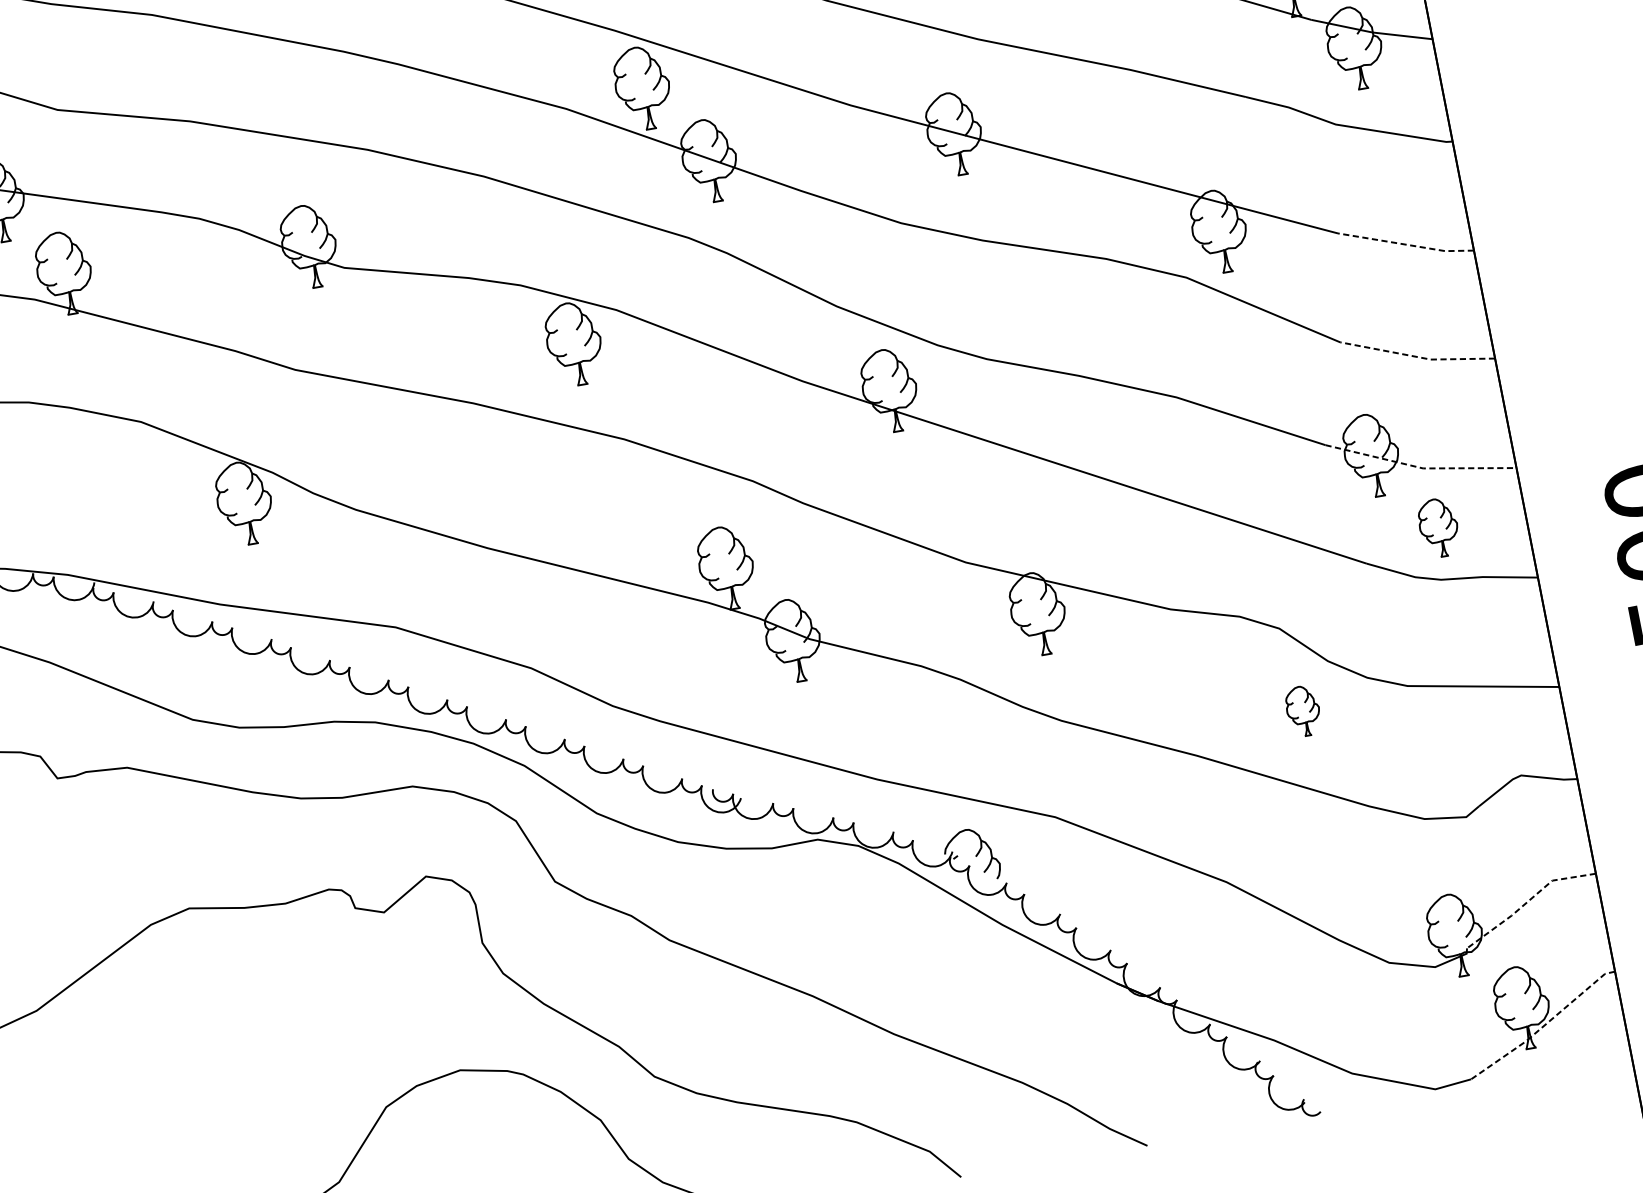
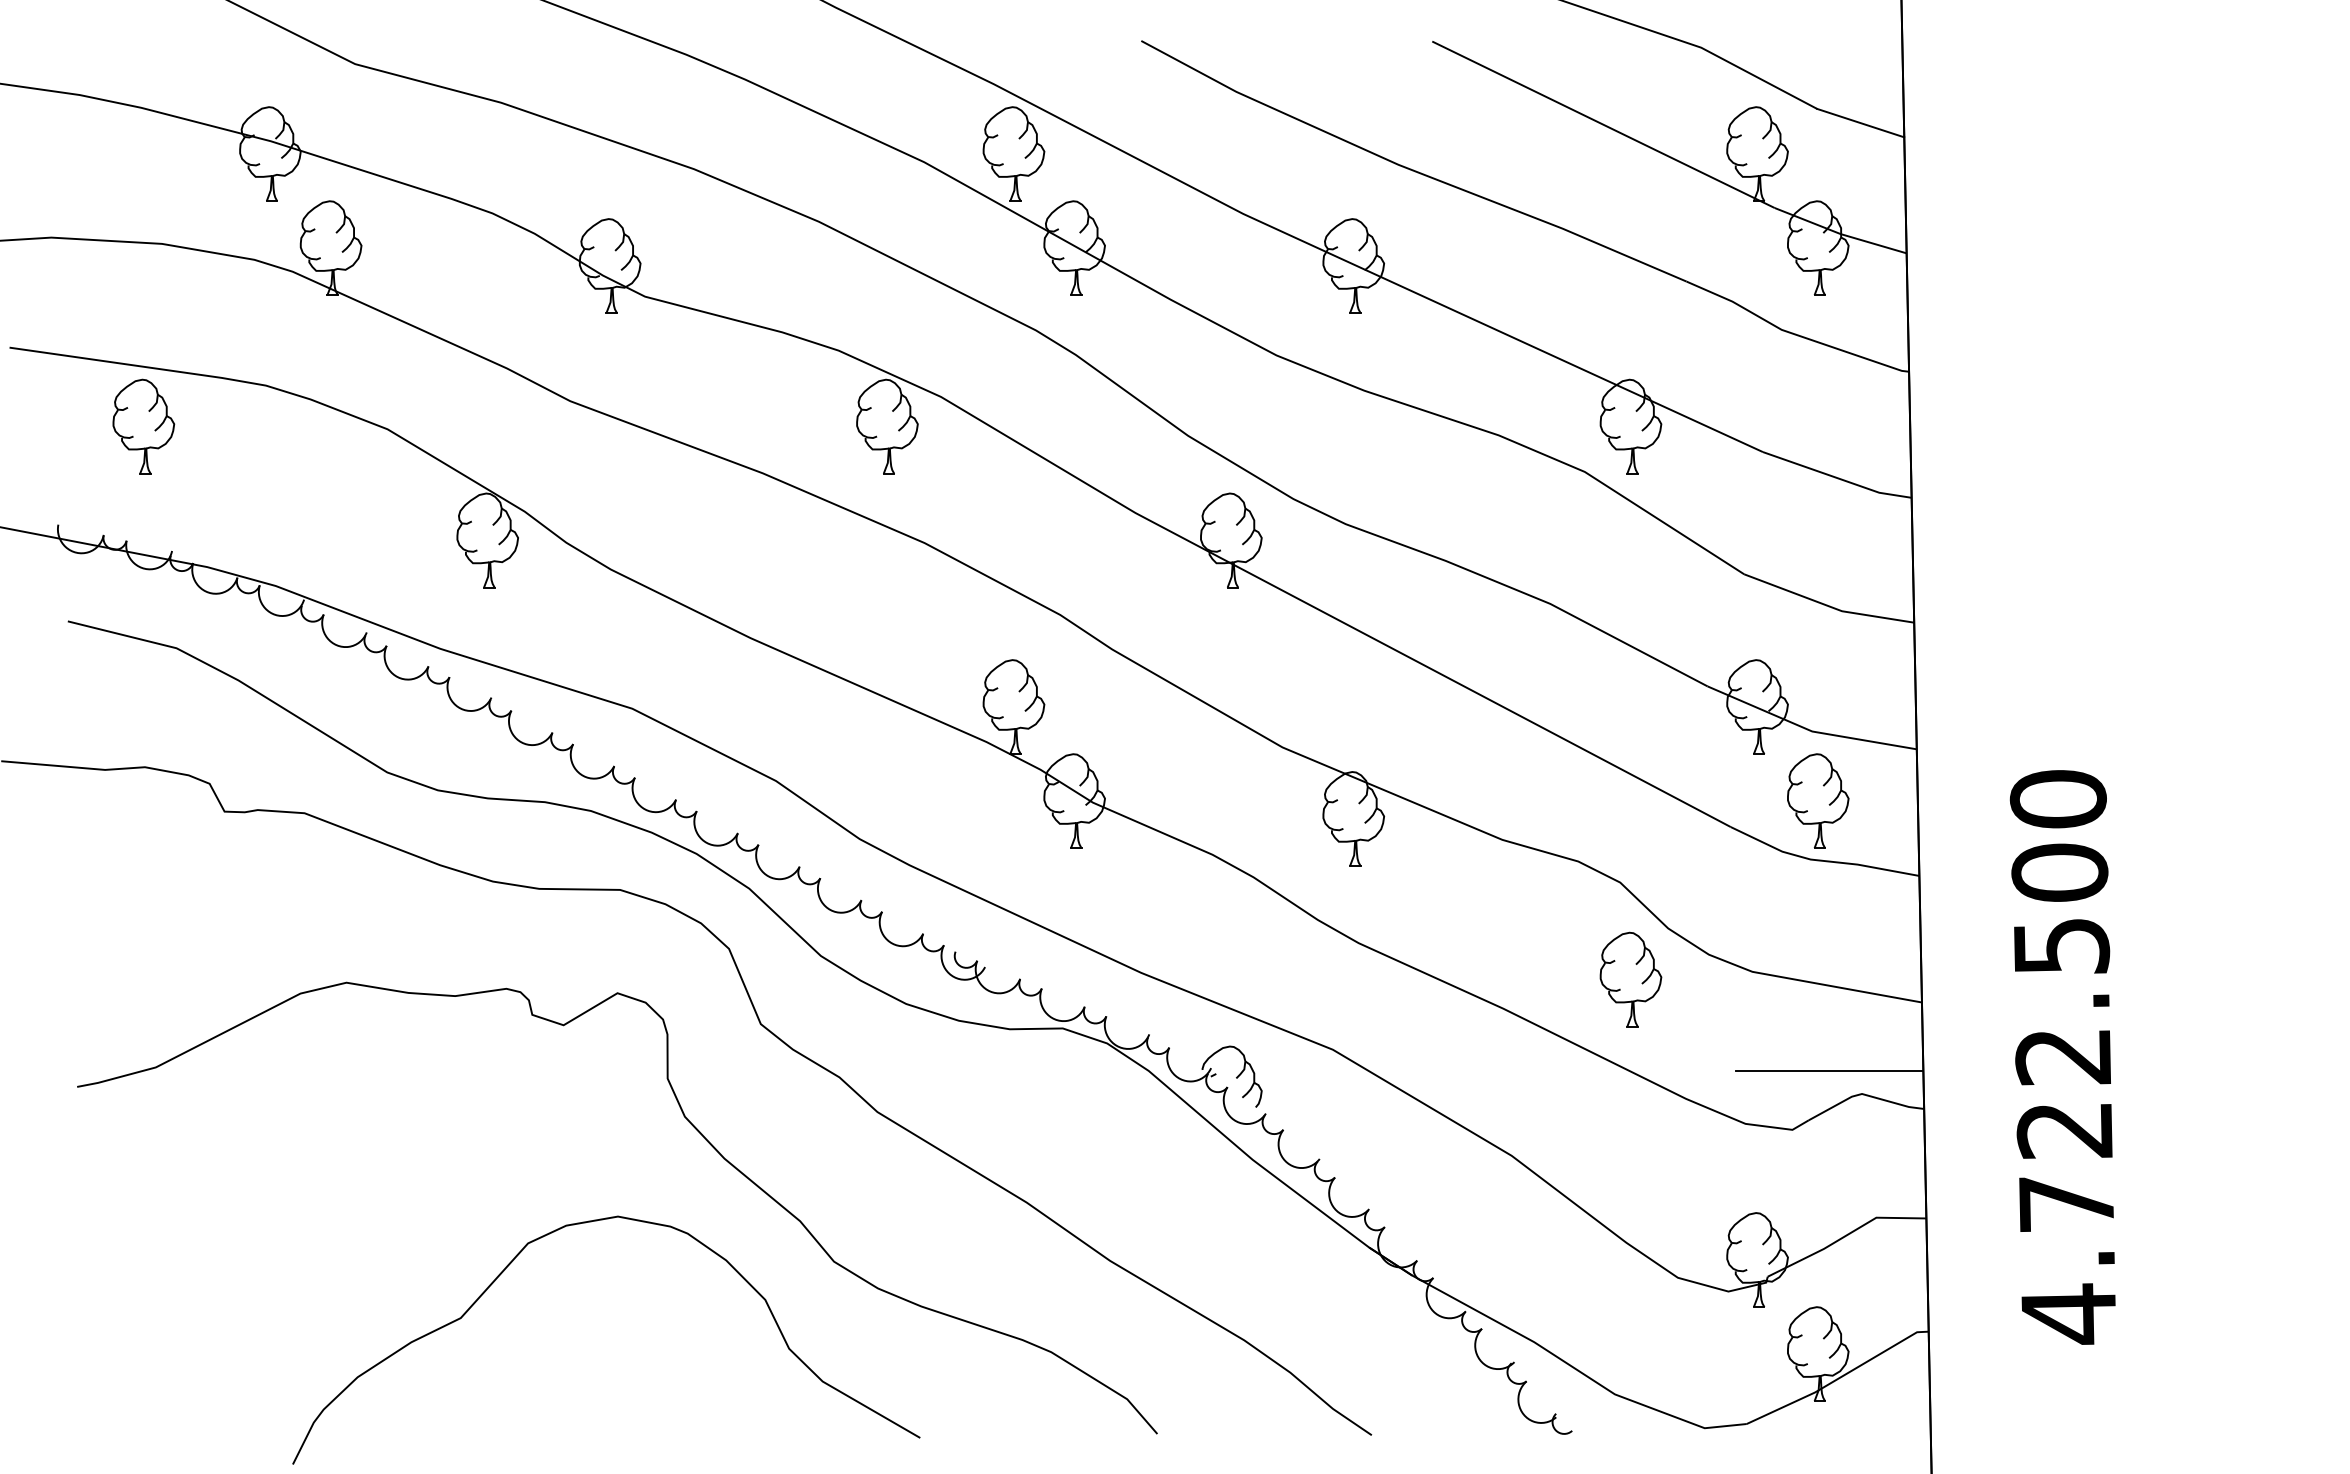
line: (1406, 245) -> (1837, 478), dashed -> solid
line: (1417, 356) -> (1827, 605), dashed -> solid
line: (1420, 467) -> (1809, 730), dashed -> solid
part: (1438, 527) -> (1818, 800), size x1.43
part: (1302, 711) -> (1630, 979), size x1.67
line: (1489, 760) -> (1829, 1070), added
line: (1527, 901) -> (1844, 1236), dashed -> solid
line: (1543, 1025) -> (1838, 1378), dashed -> solid

